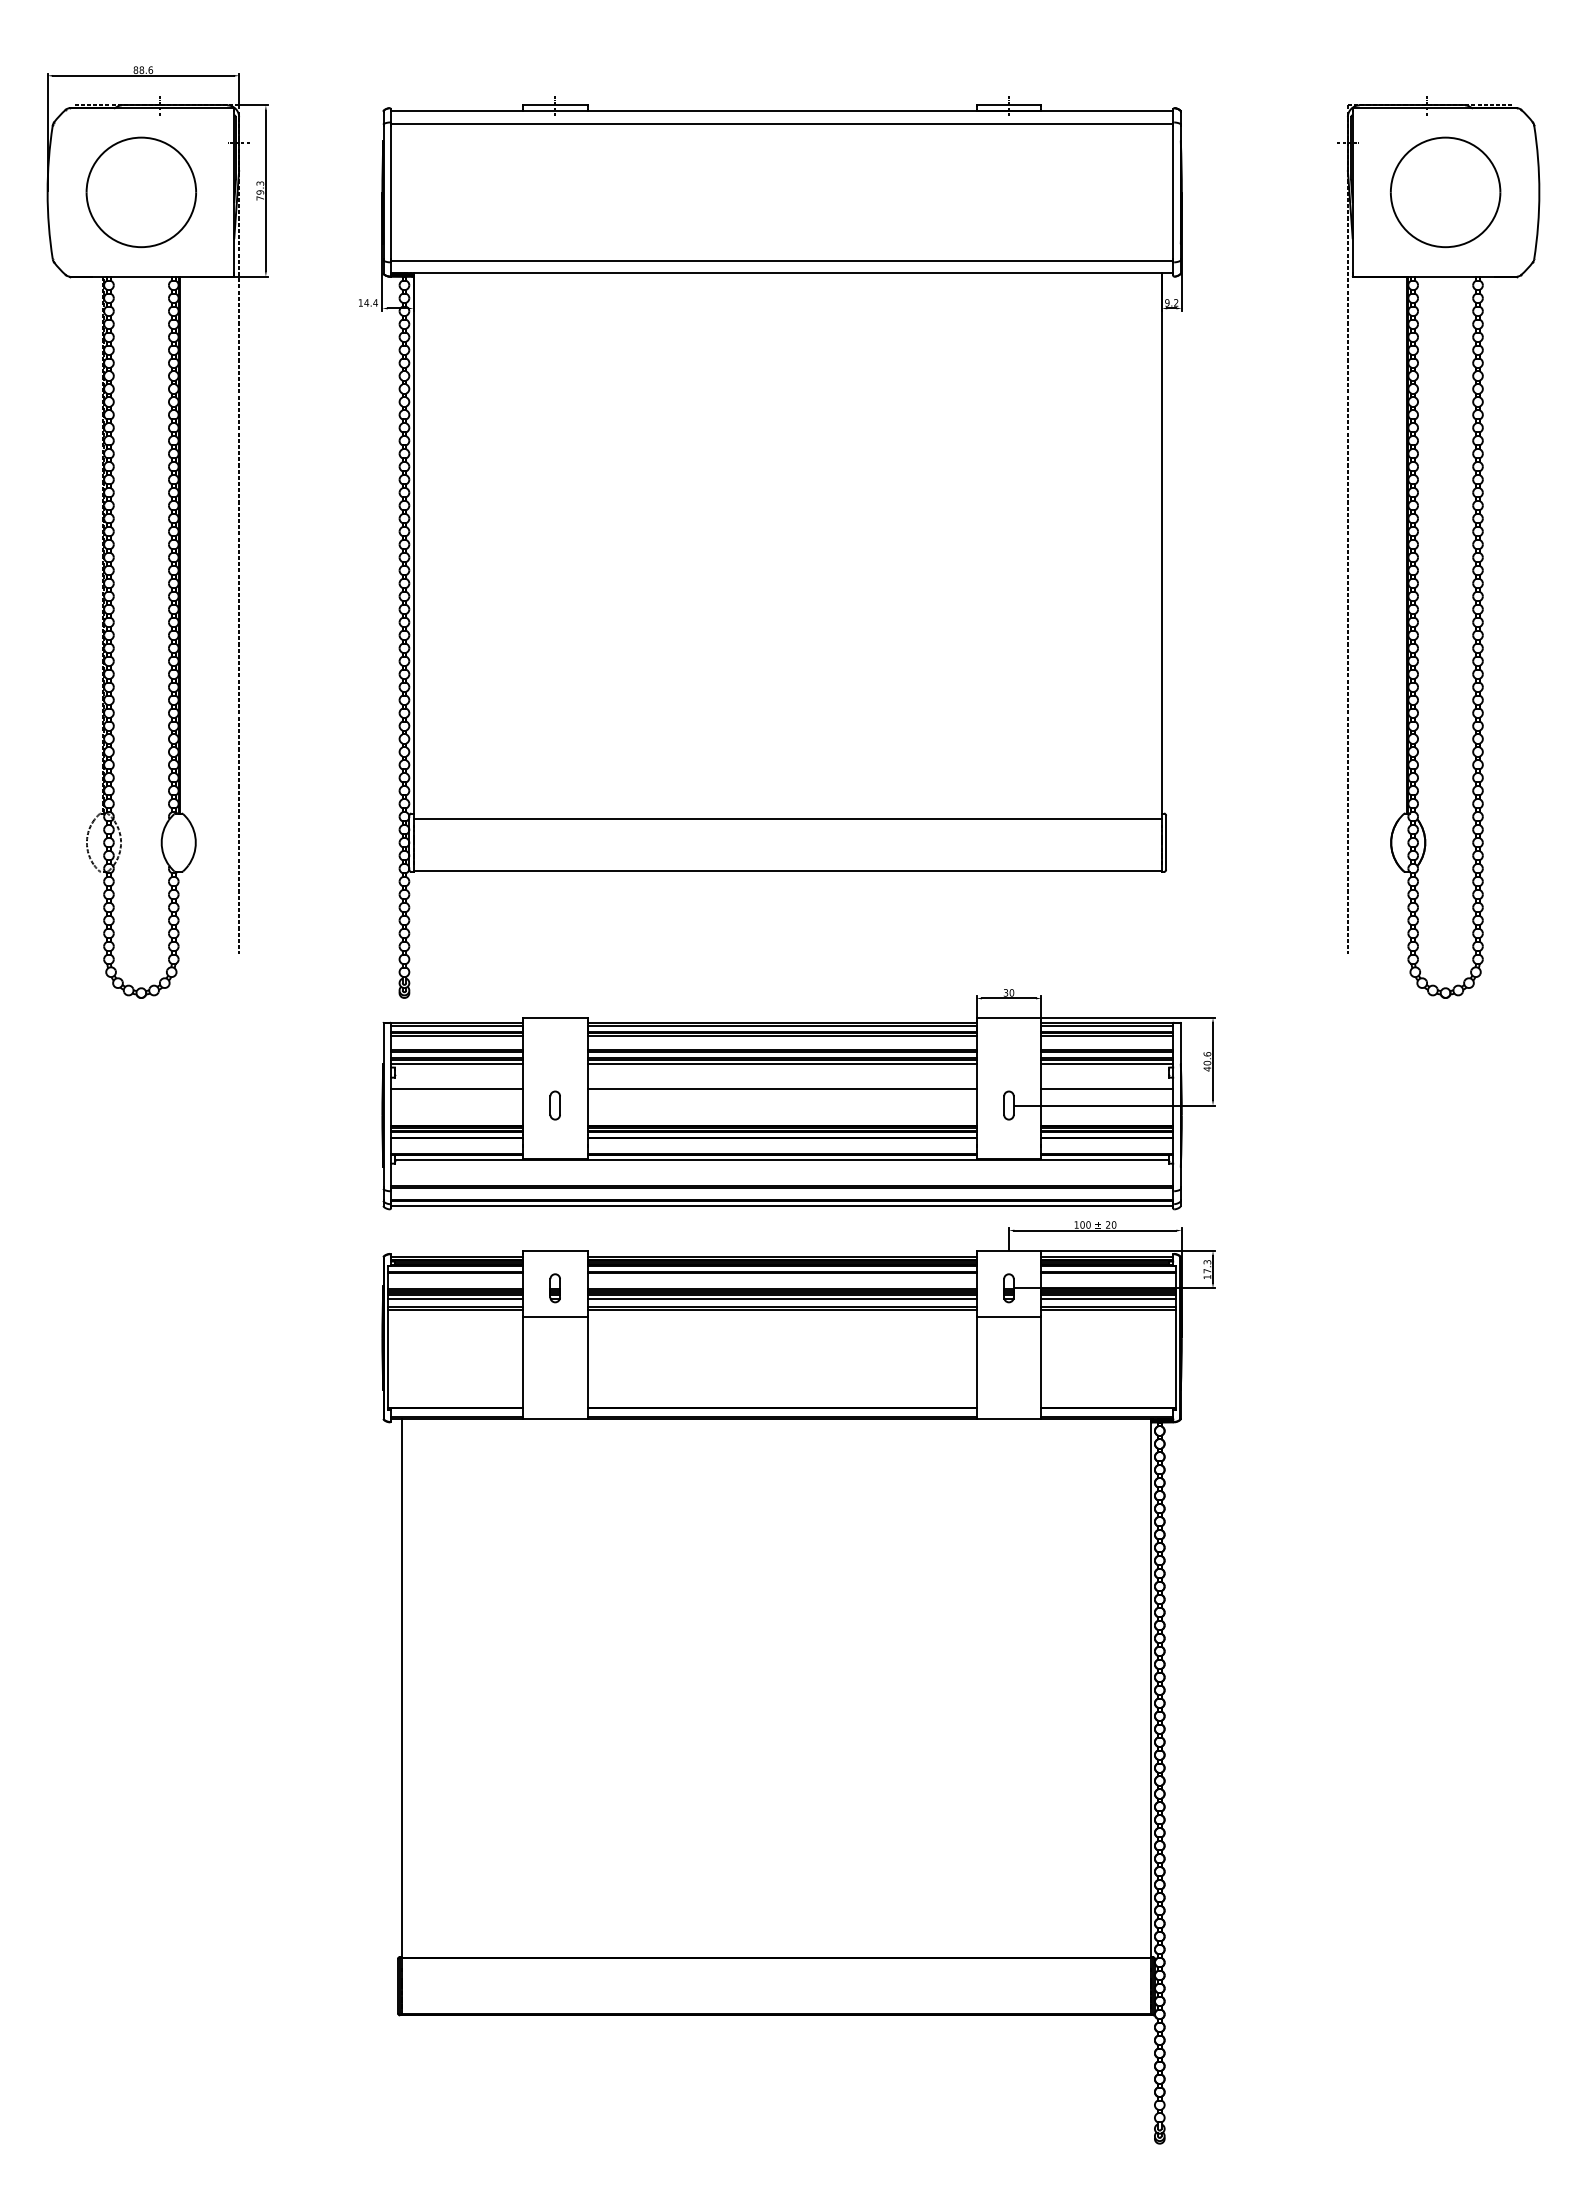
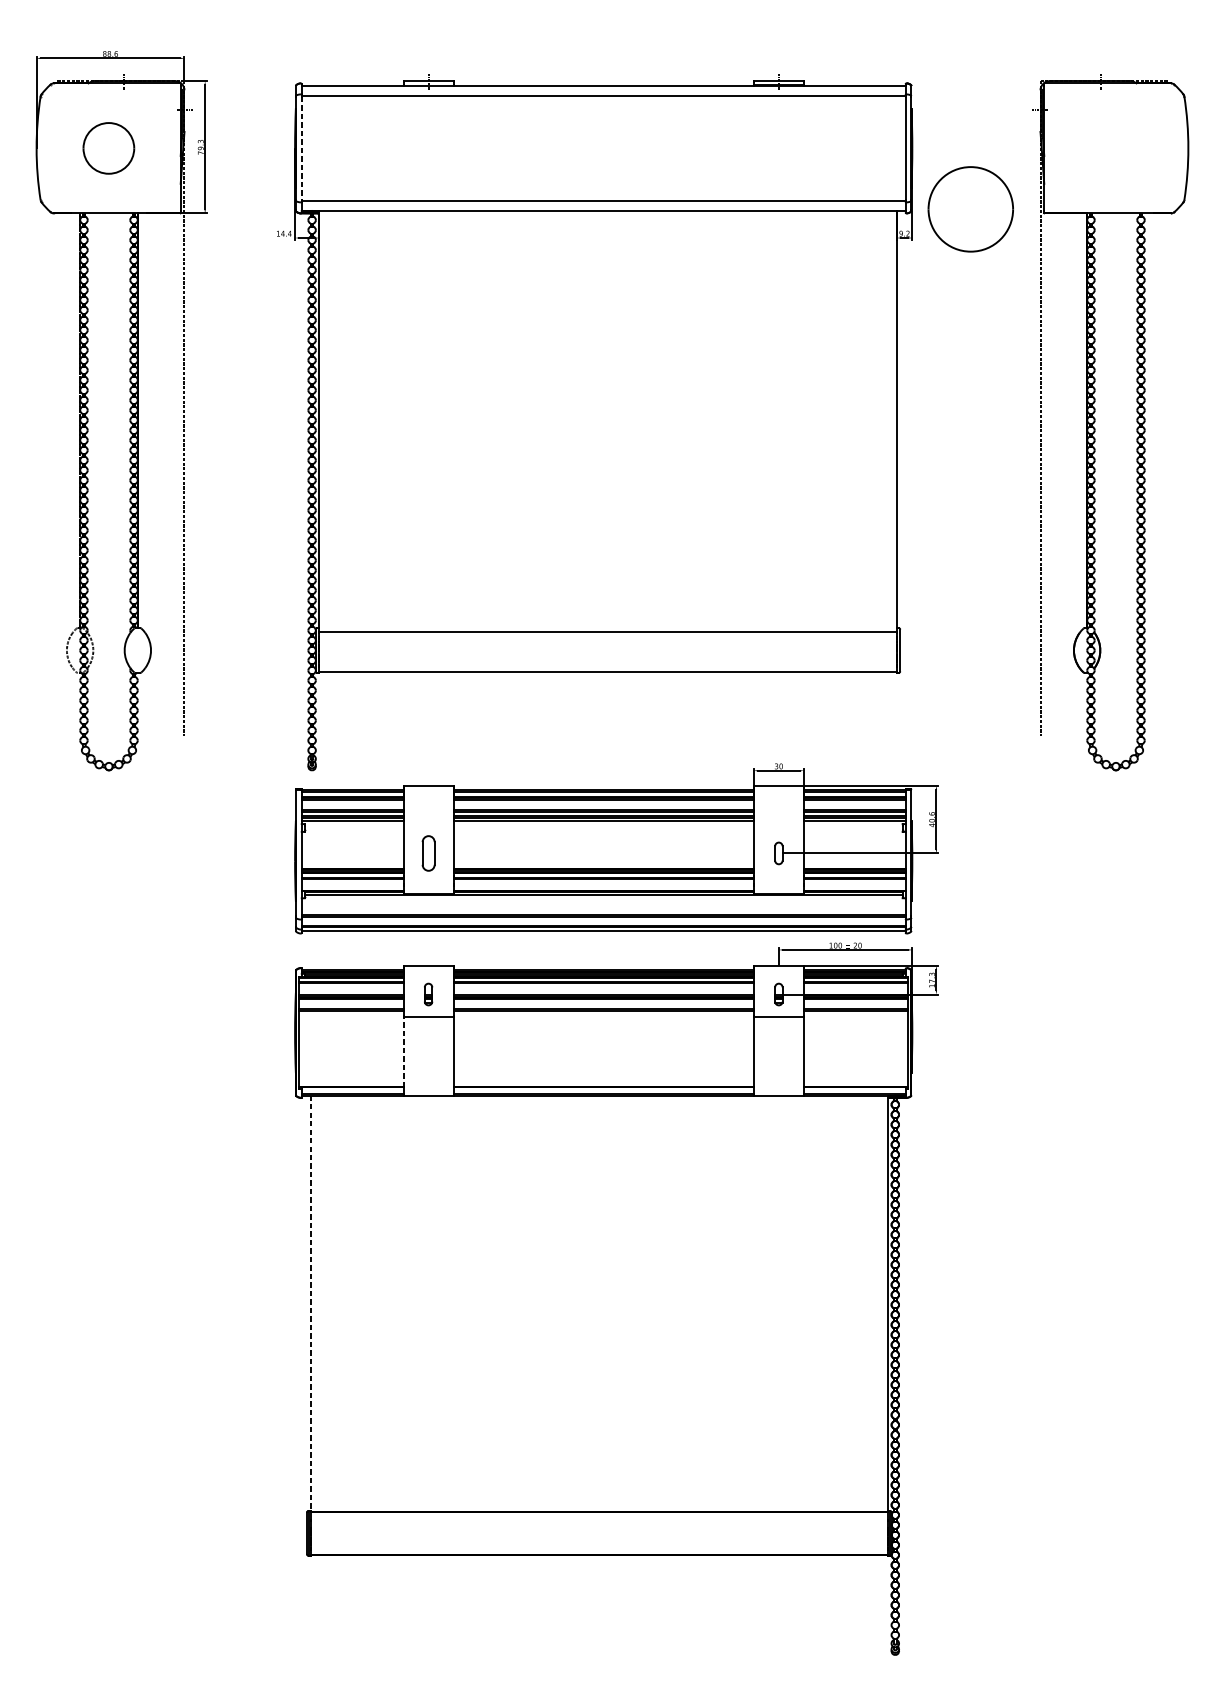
part: (140, 192) -> (108, 148), size x0.6
line: (391, 192) -> (302, 148), solid -> dashed
part: (1445, 192) -> (970, 209), moved
line: (456, 1088) -> (352, 840), removed
line: (781, 1088) -> (603, 840), removed
line: (1107, 1088) -> (854, 840), removed
part: (554, 1105) -> (427, 853), size x1.6
line: (454, 1298) -> (350, 1002), removed
line: (781, 1298) -> (603, 1002), removed
line: (1108, 1298) -> (855, 1002), removed
line: (522, 1362) -> (403, 1051), solid -> dashed
line: (402, 1688) -> (310, 1303), solid -> dashed

